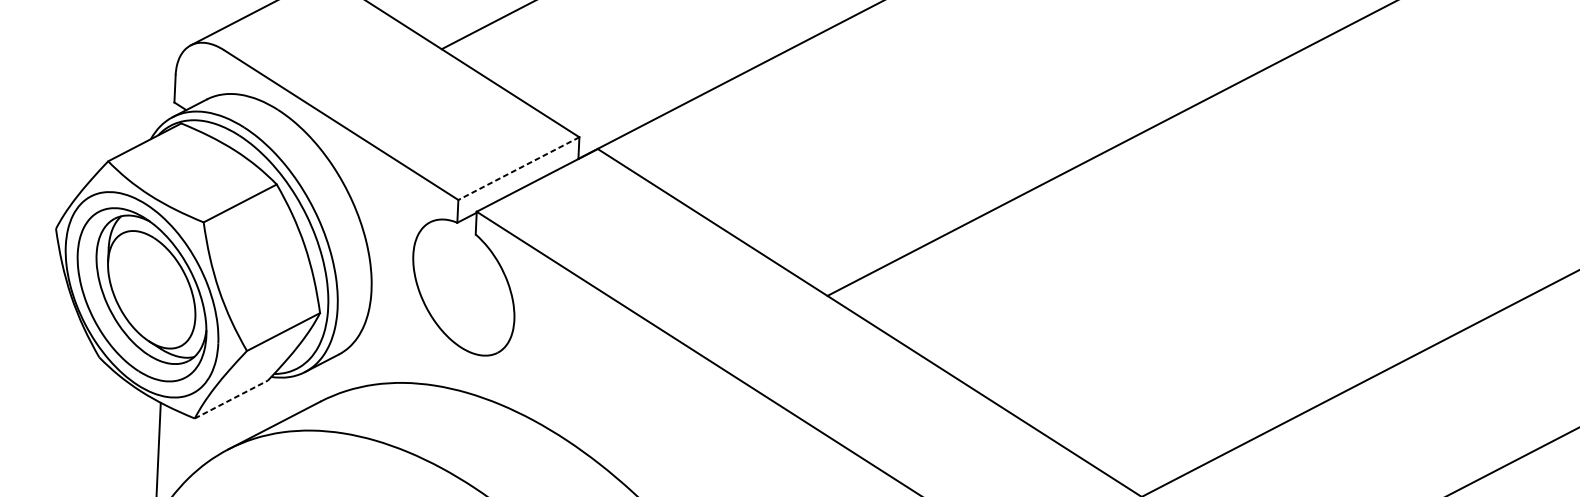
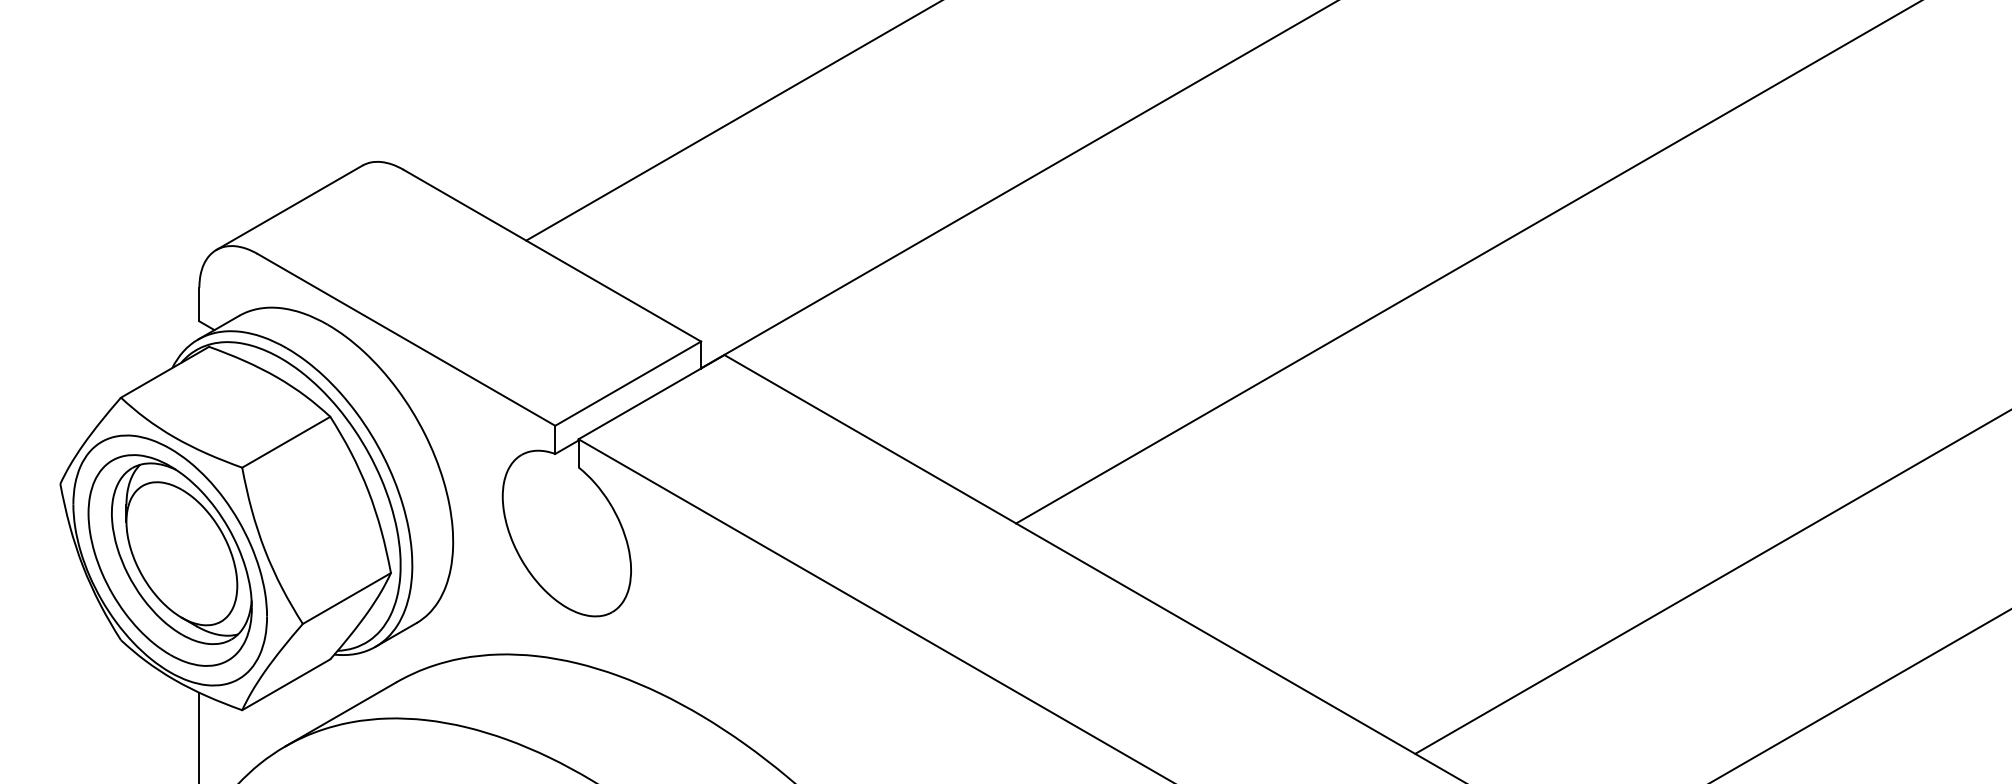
line: (518, 168) -> (627, 383), dashed -> solid
line: (231, 399) -> (286, 684), dashed -> solid

